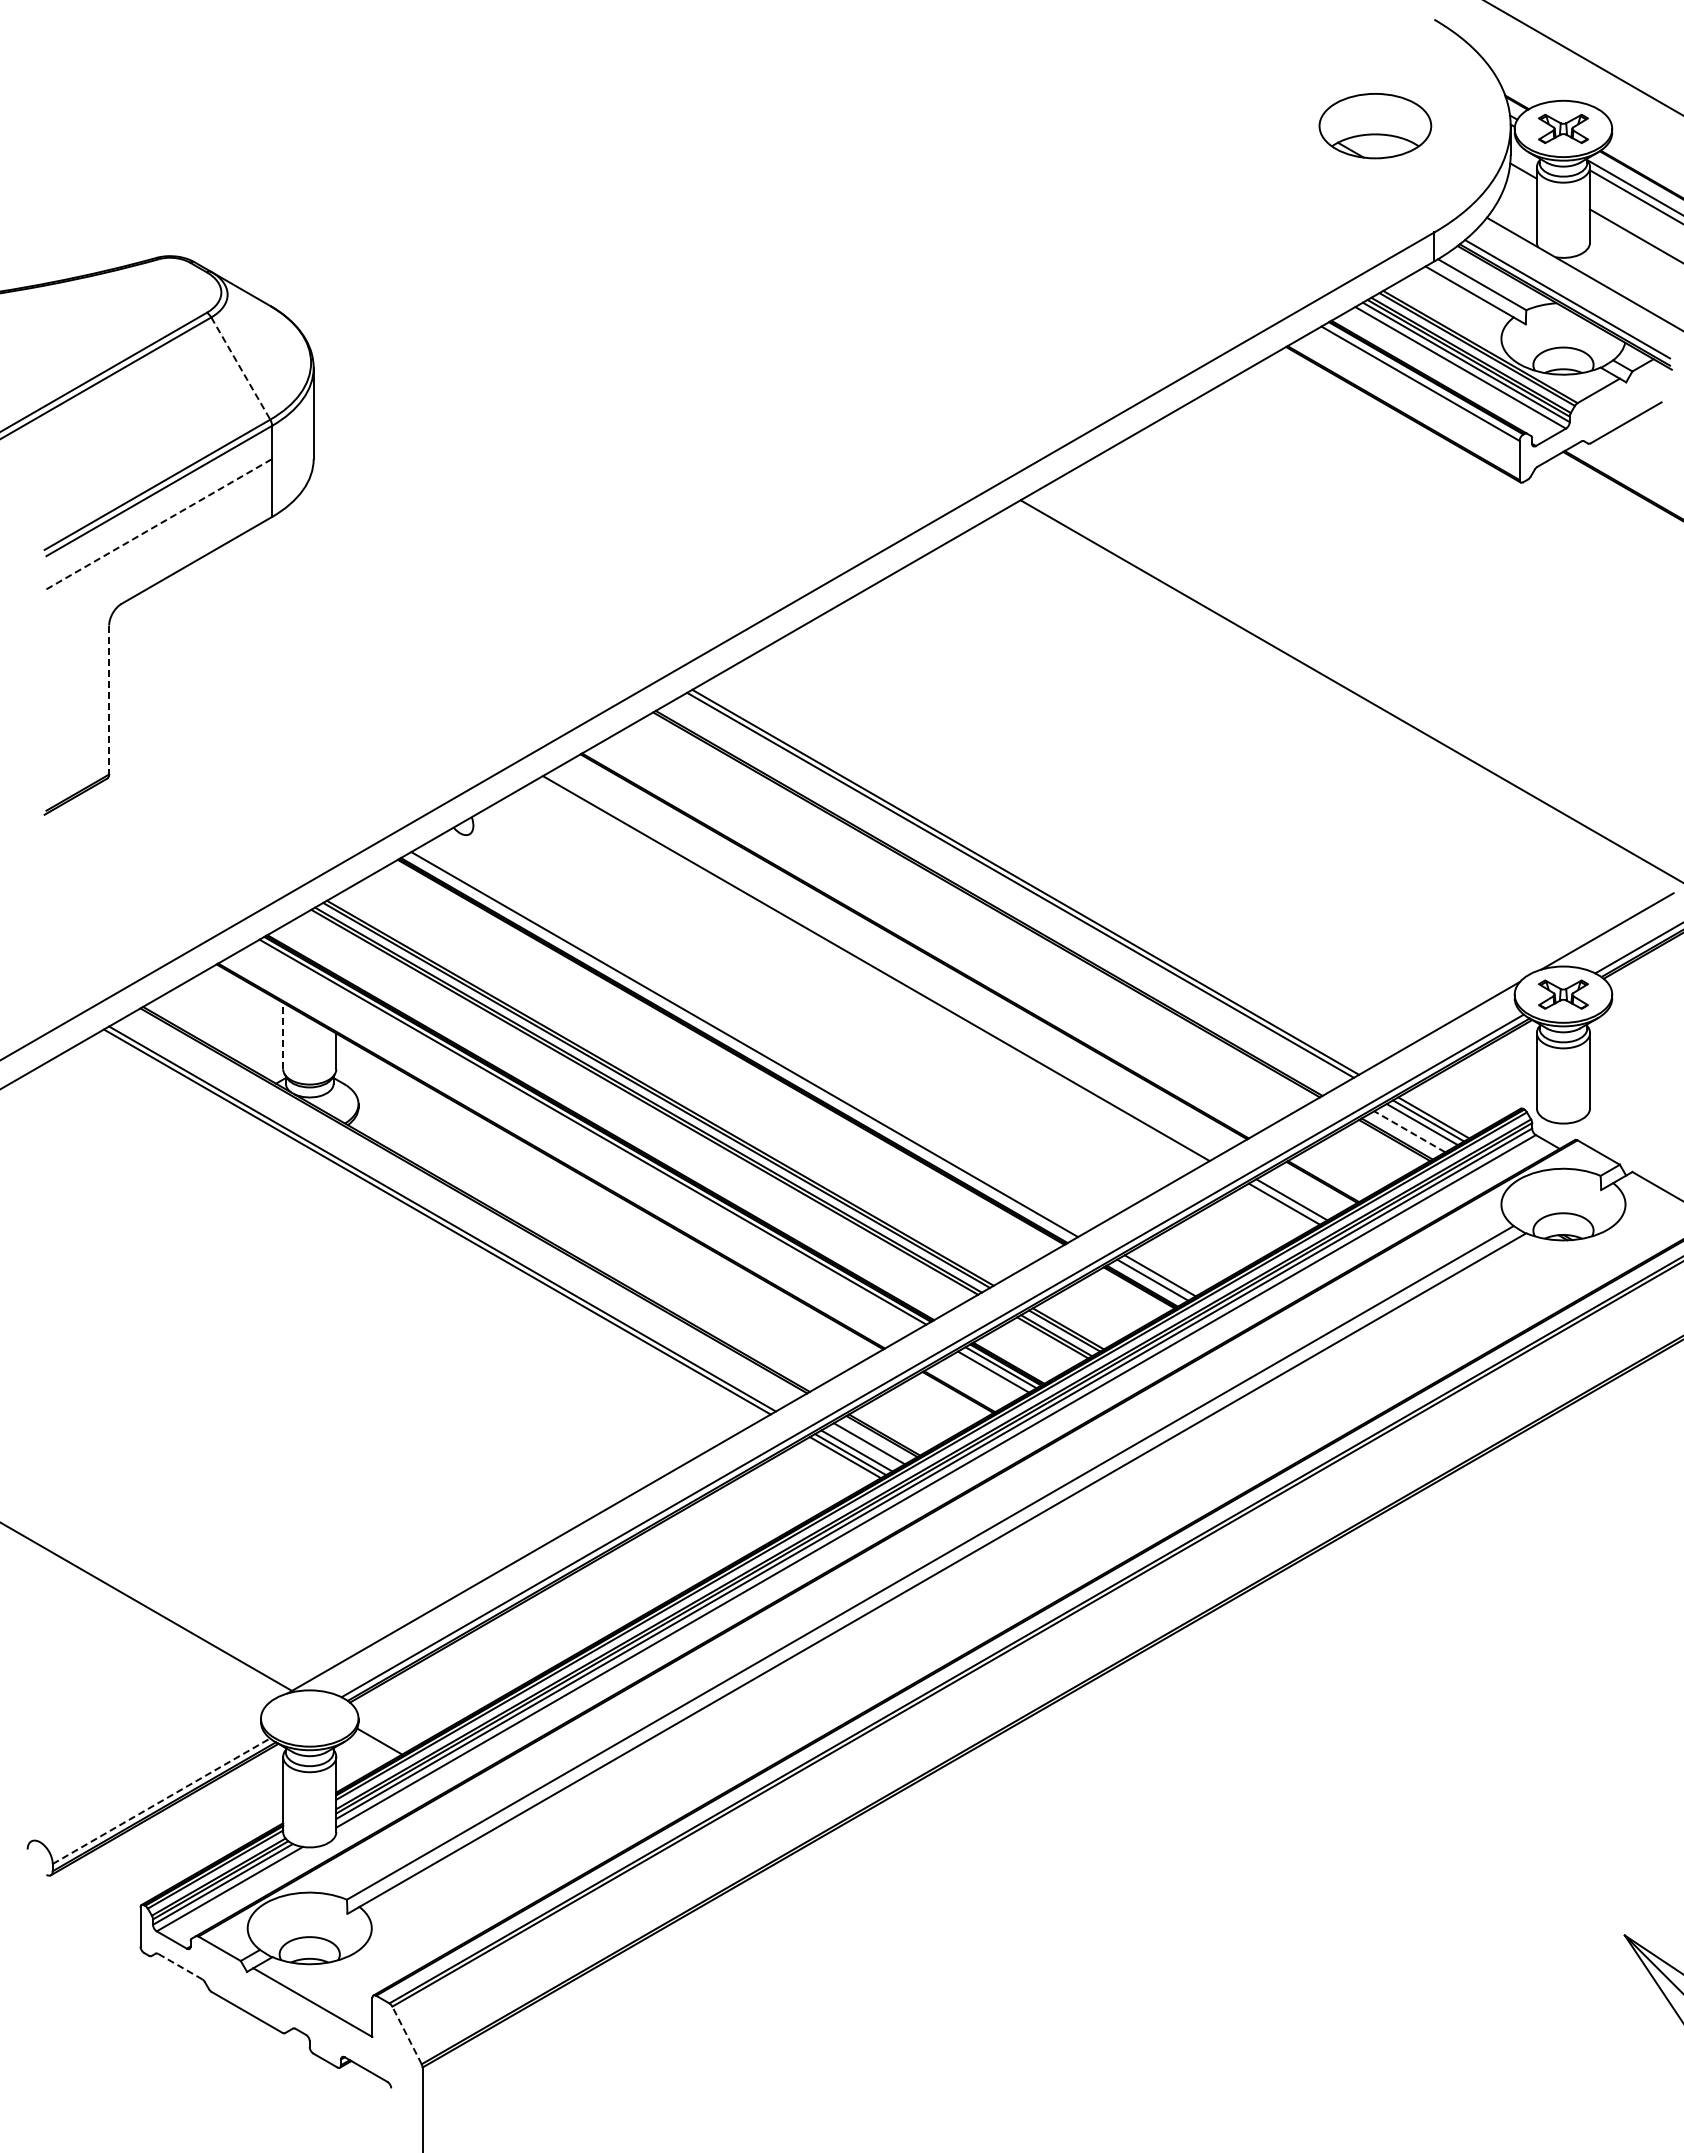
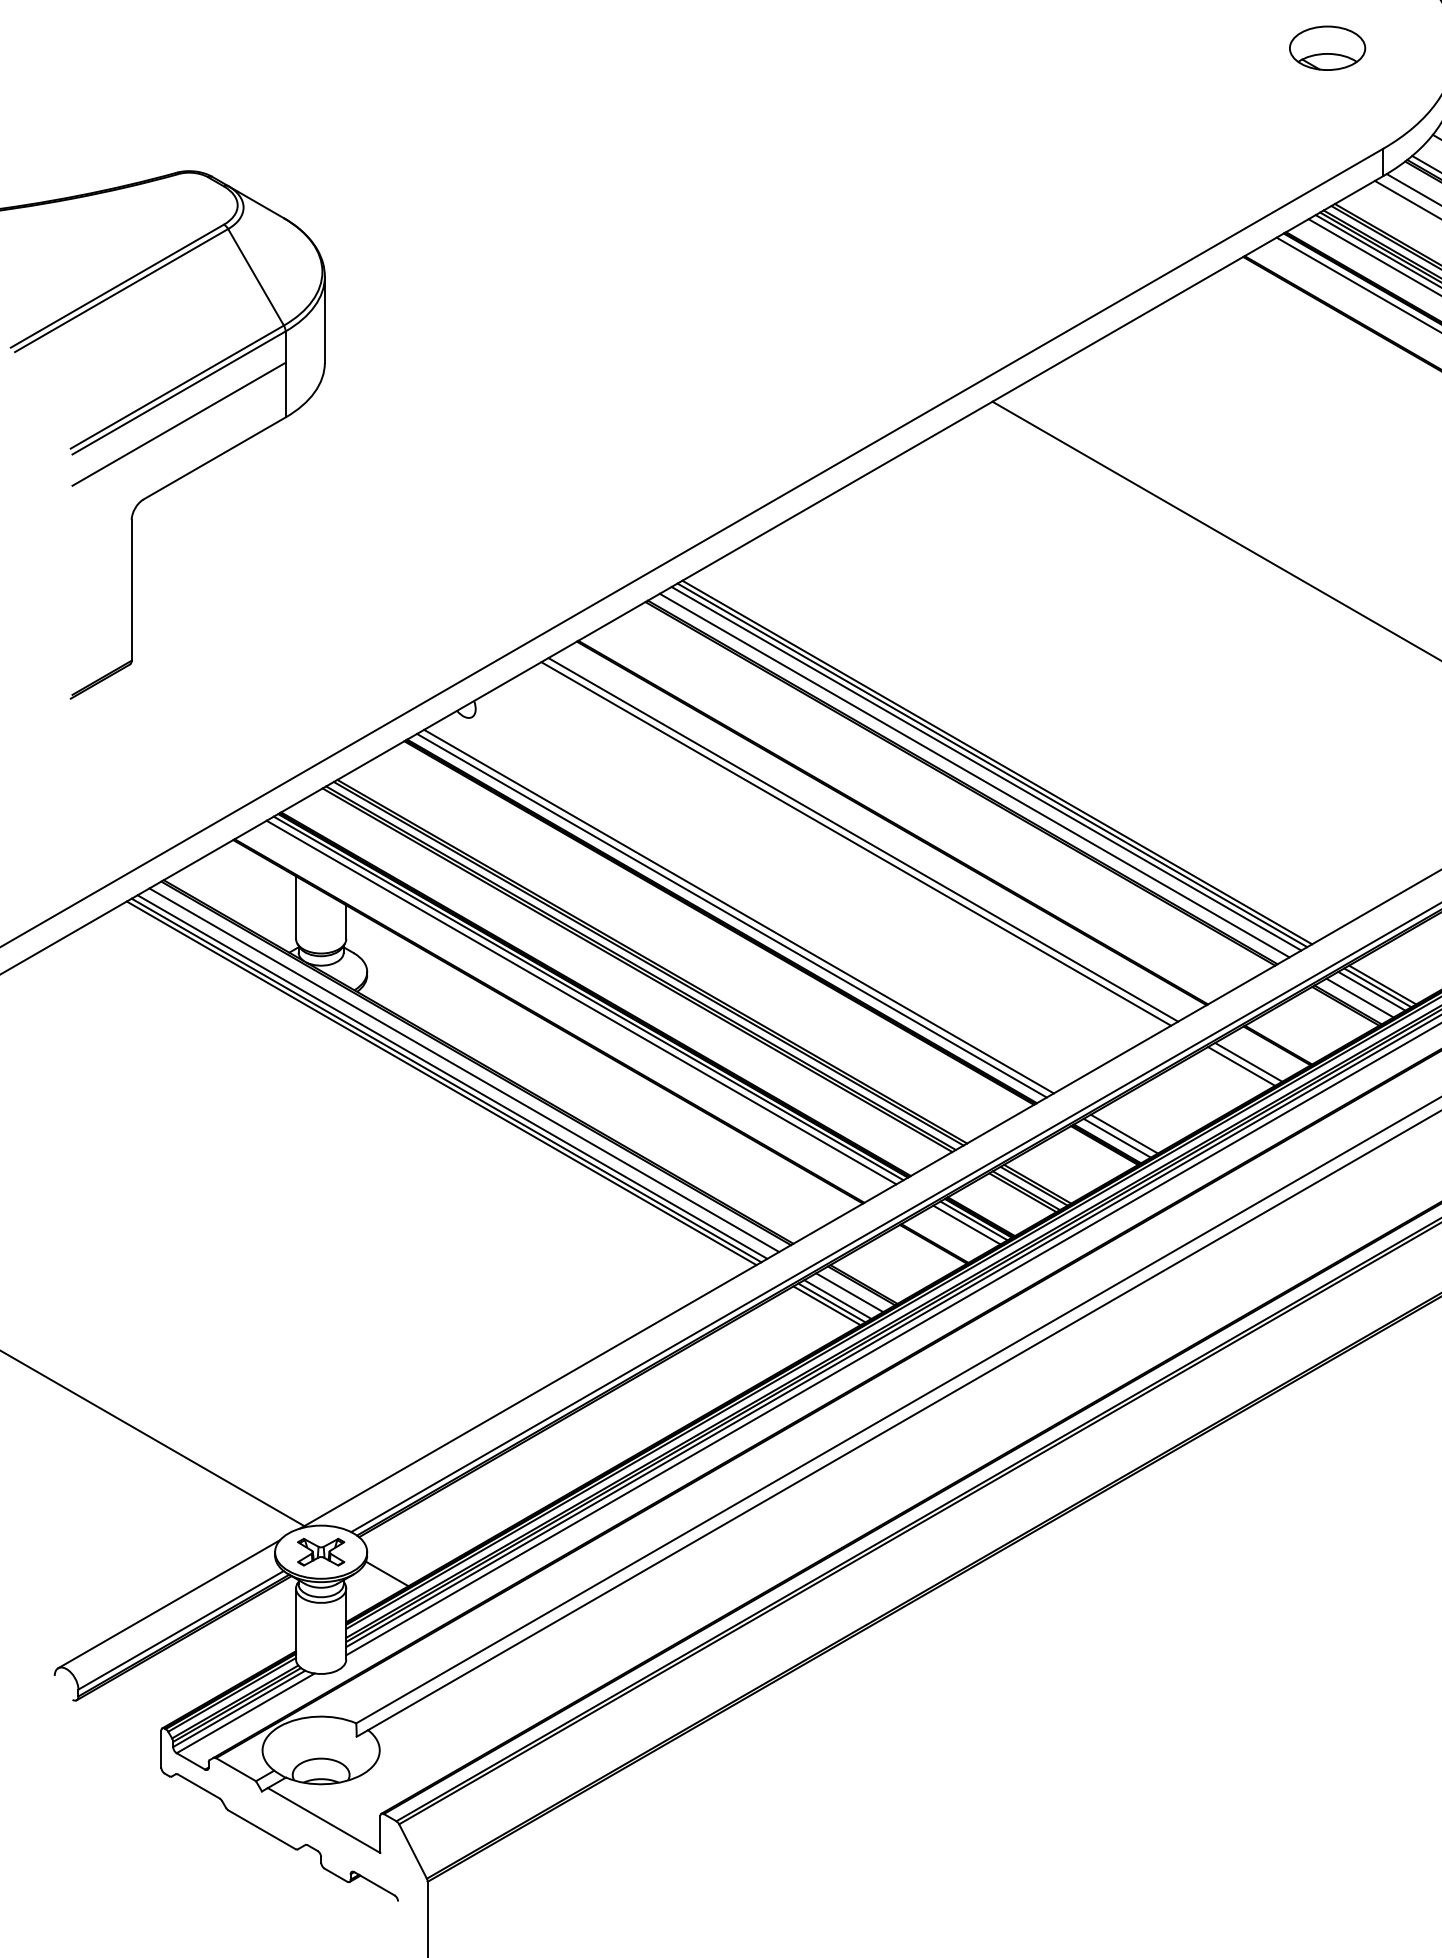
part: (1375, 125) -> (1327, 47), size x0.71
line: (241, 369) -> (256, 278), dashed -> solid
line: (159, 523) -> (179, 423), dashed -> solid
line: (109, 700) -> (132, 590), dashed -> solid
line: (1013, 888) -> (985, 768), added
line: (1001, 895) -> (974, 774), added
line: (883, 963) -> (863, 839), added
line: (283, 1035) -> (296, 907), dashed -> solid
line: (751, 1039) -> (738, 910), added
line: (1409, 1131) -> (1359, 997), dashed -> solid
line: (585, 1136) -> (581, 1002), added
line: (460, 1207) -> (463, 1069), added
line: (448, 1214) -> (452, 1076), added
part: (309, 1718) -> (320, 1552), added
line: (148, 1773) -> (168, 1604), added
line: (161, 1801) -> (181, 1630), dashed -> solid
line: (180, 1966) -> (199, 1786), dashed -> solid
line: (406, 2035) -> (412, 1851), dashed -> solid

